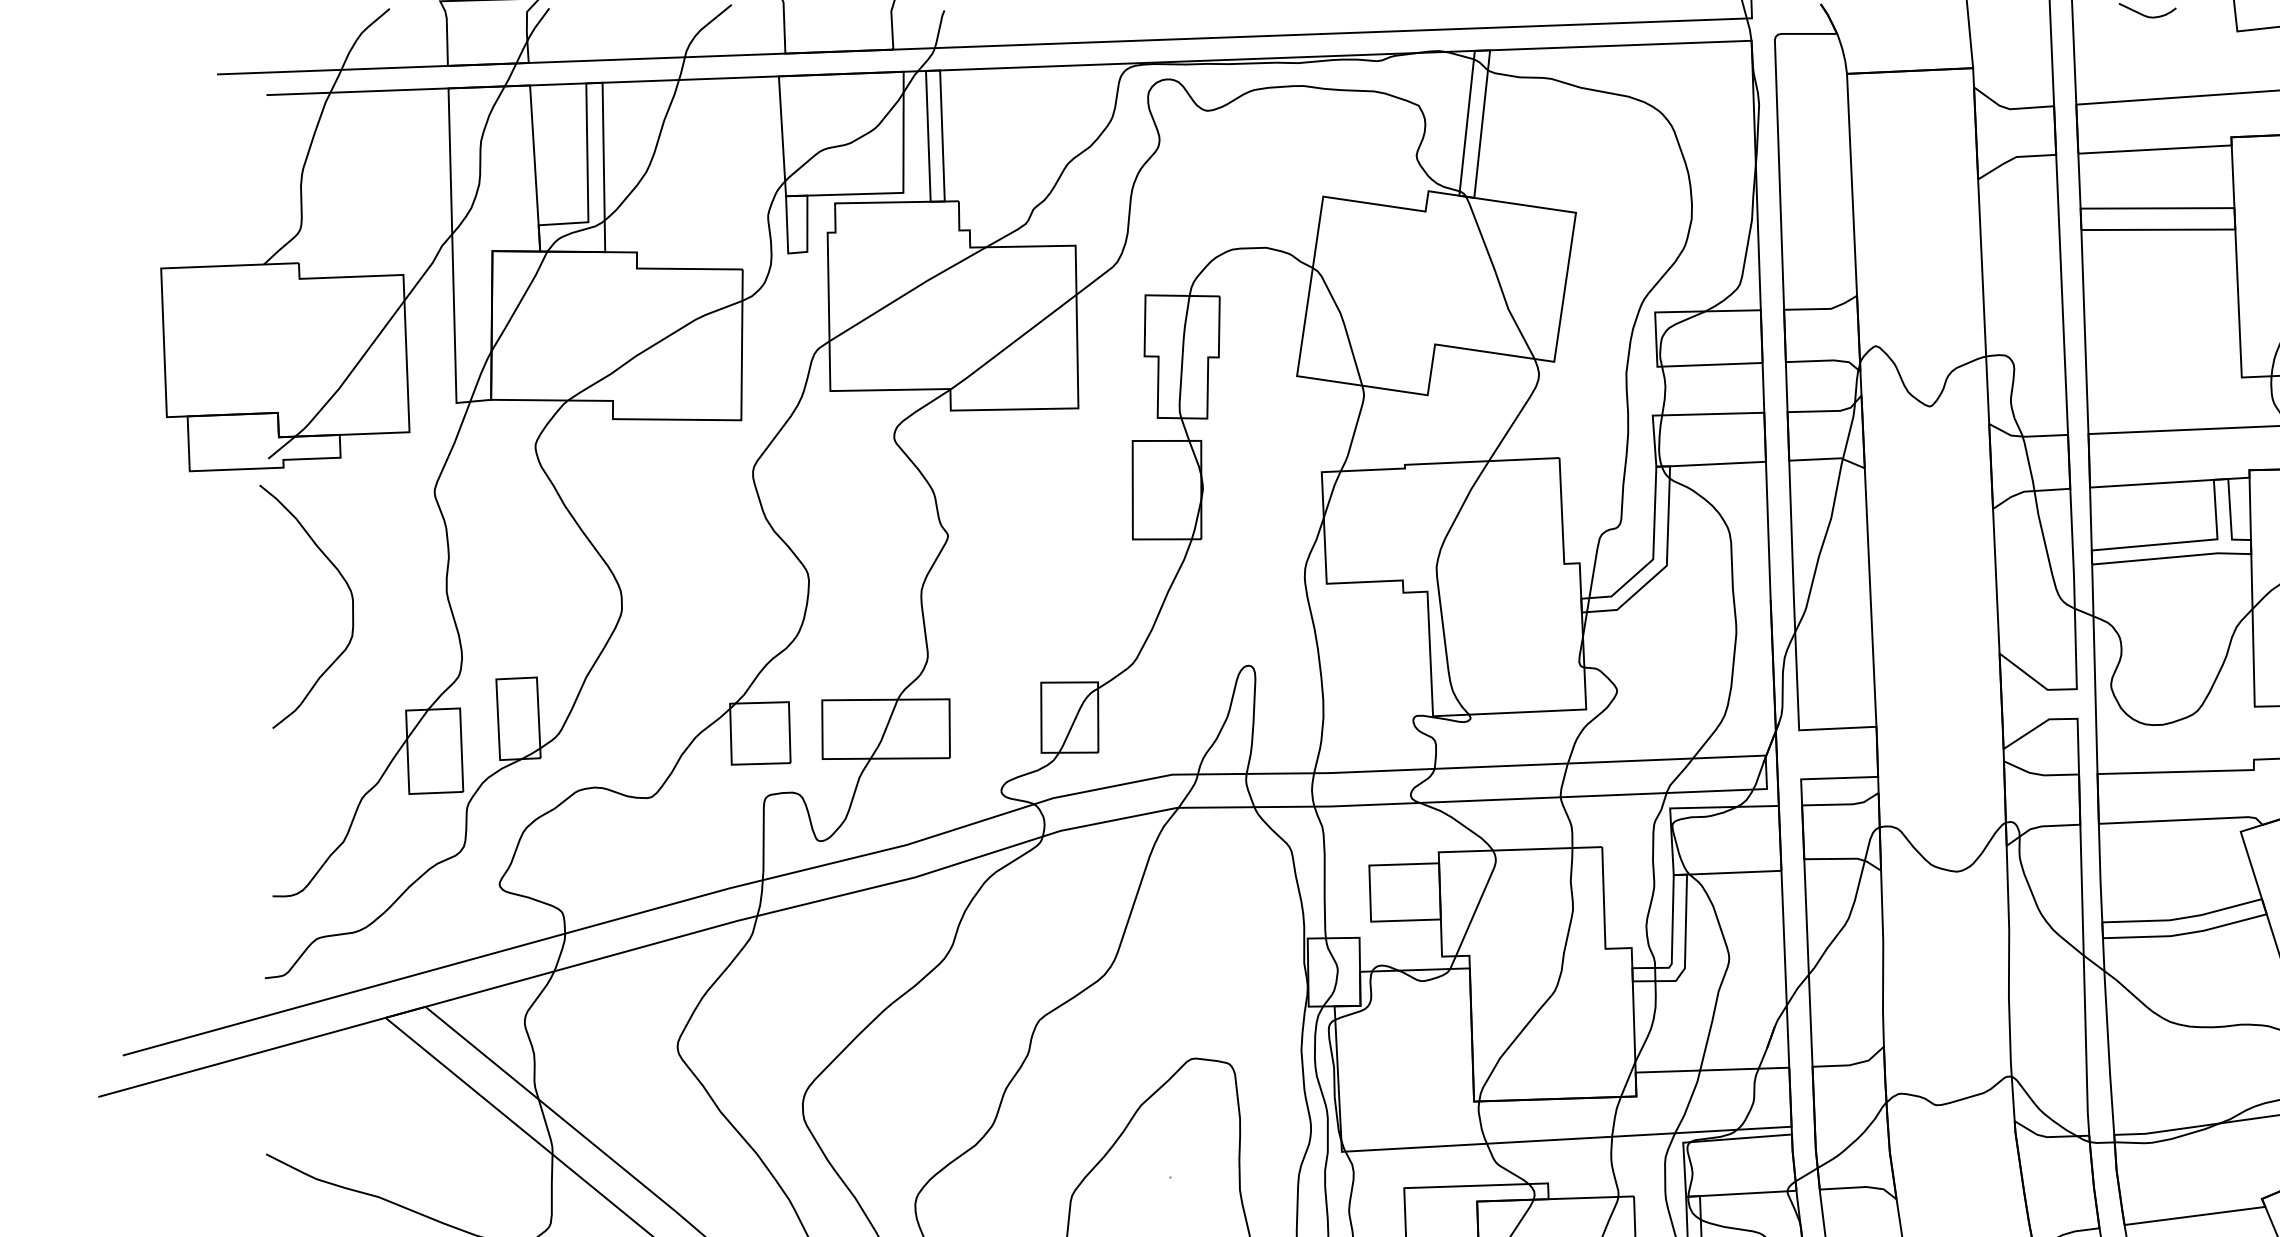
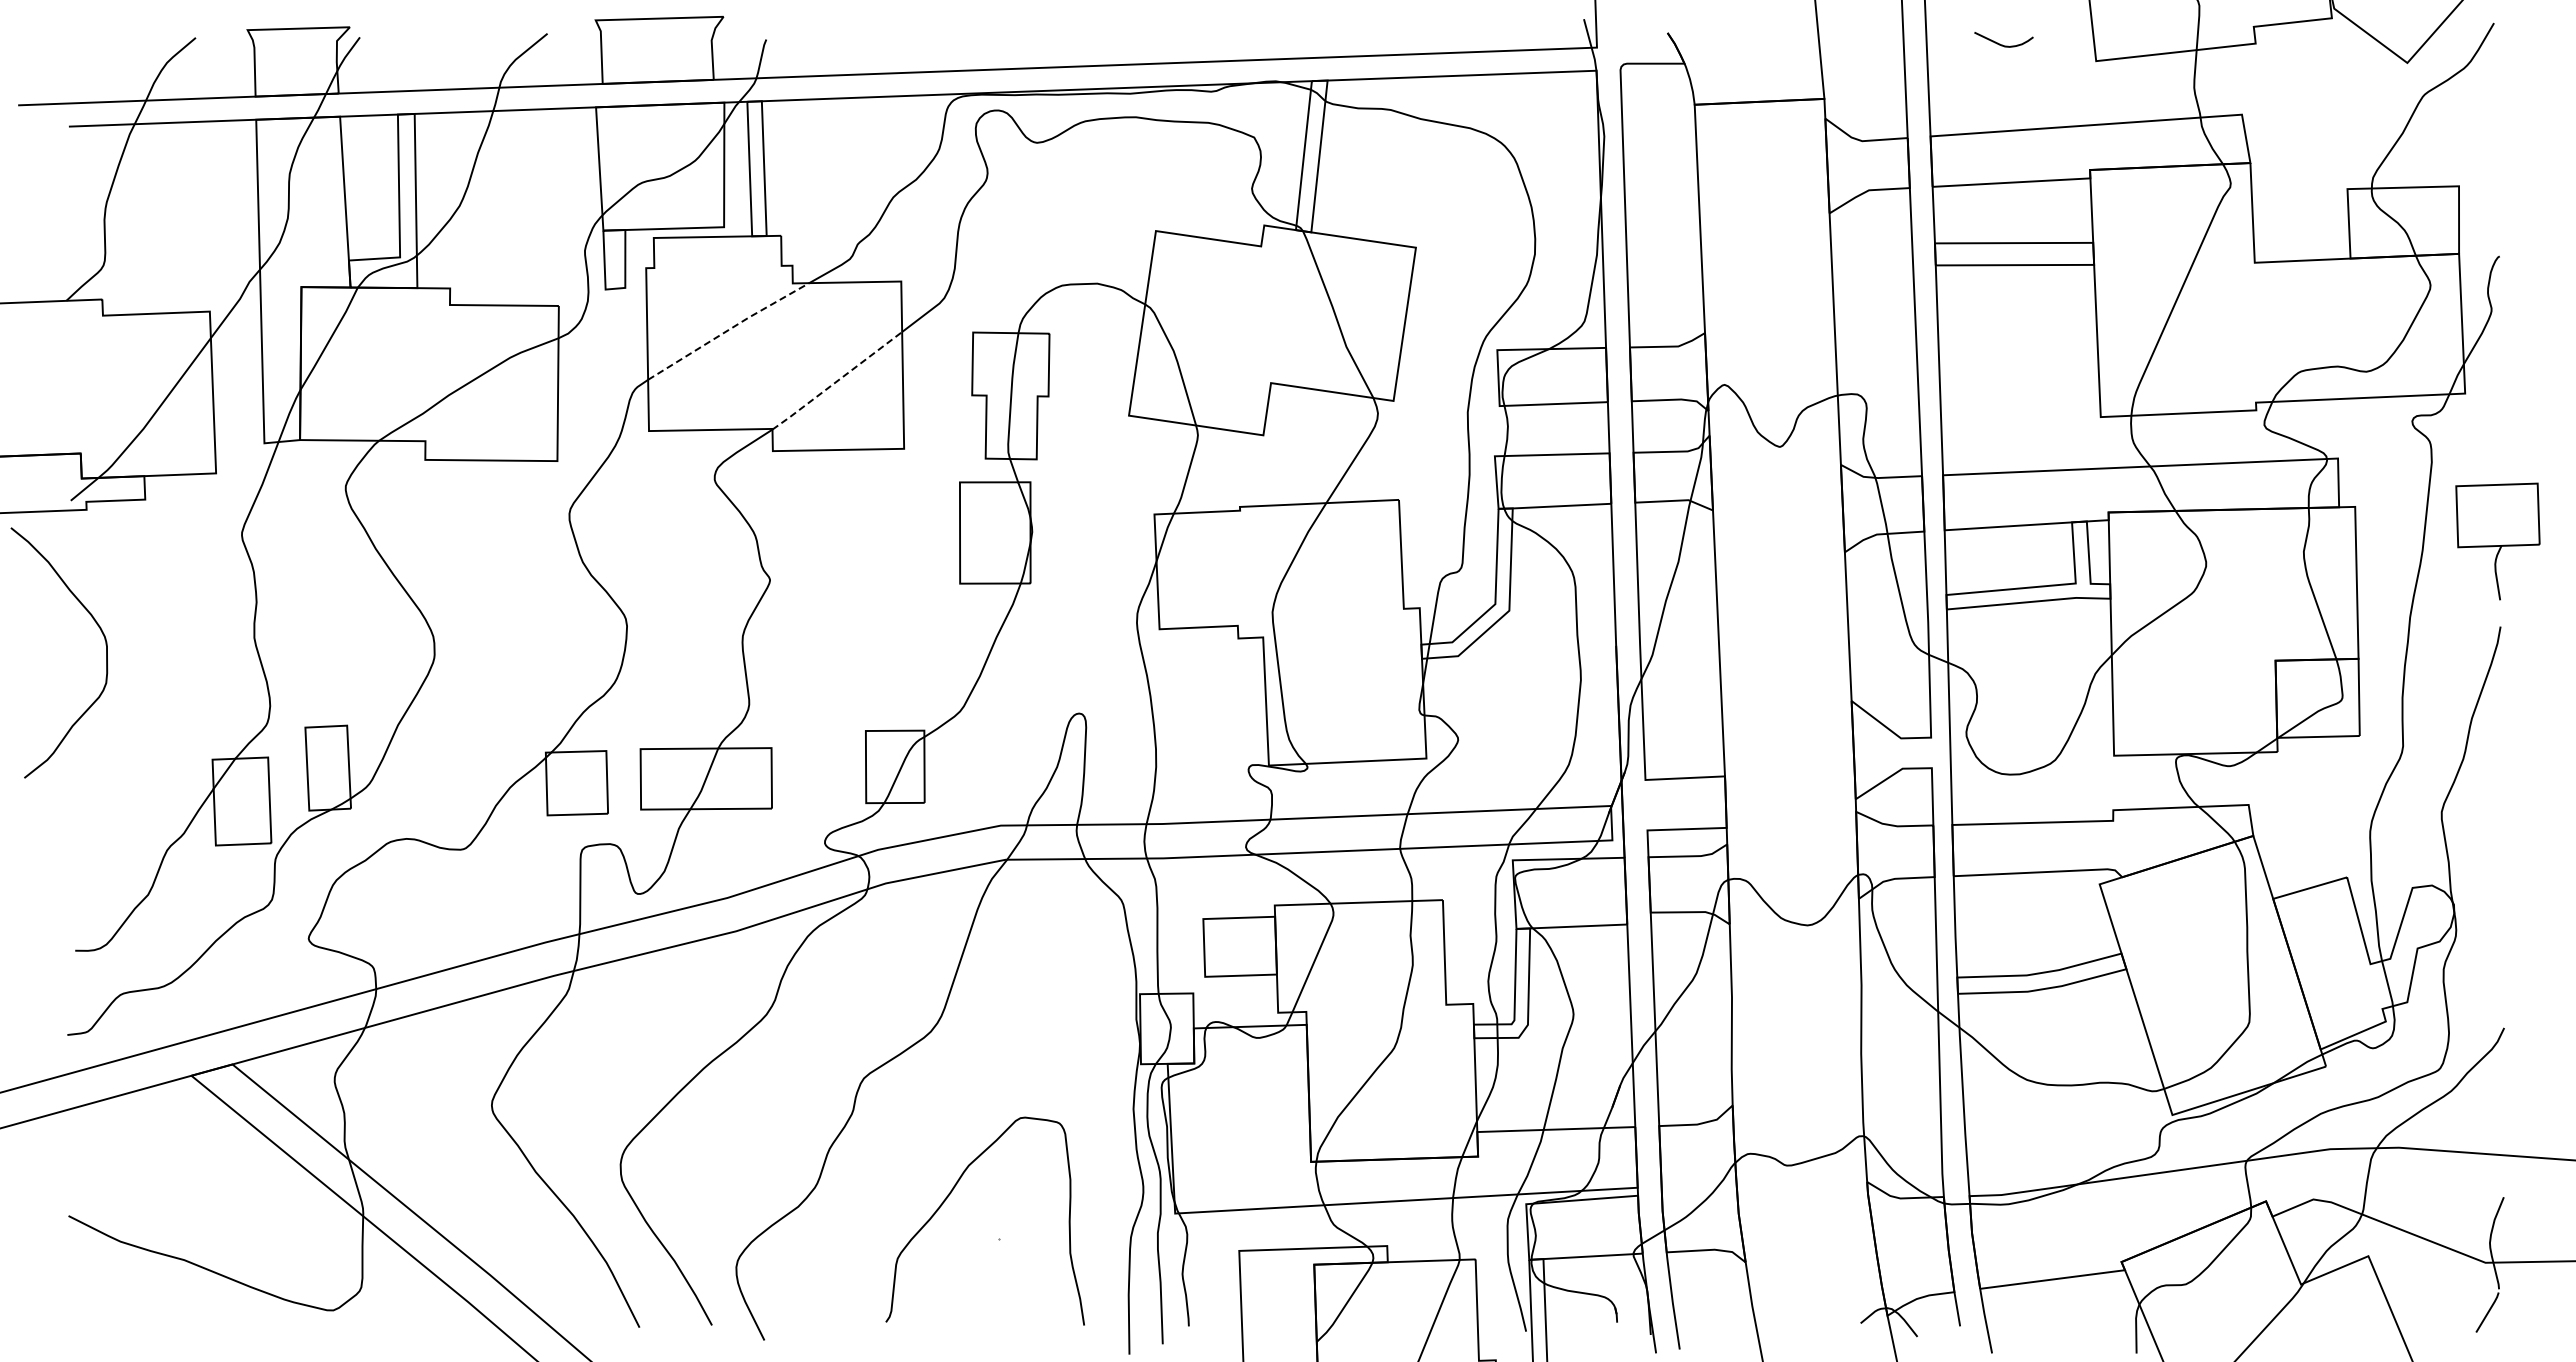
line: (907, 293) -> (728, 330), solid -> dashed
line: (1013, 342) -> (837, 381), solid -> dashed
curve: (344, 582) -> (98, 627), moved

